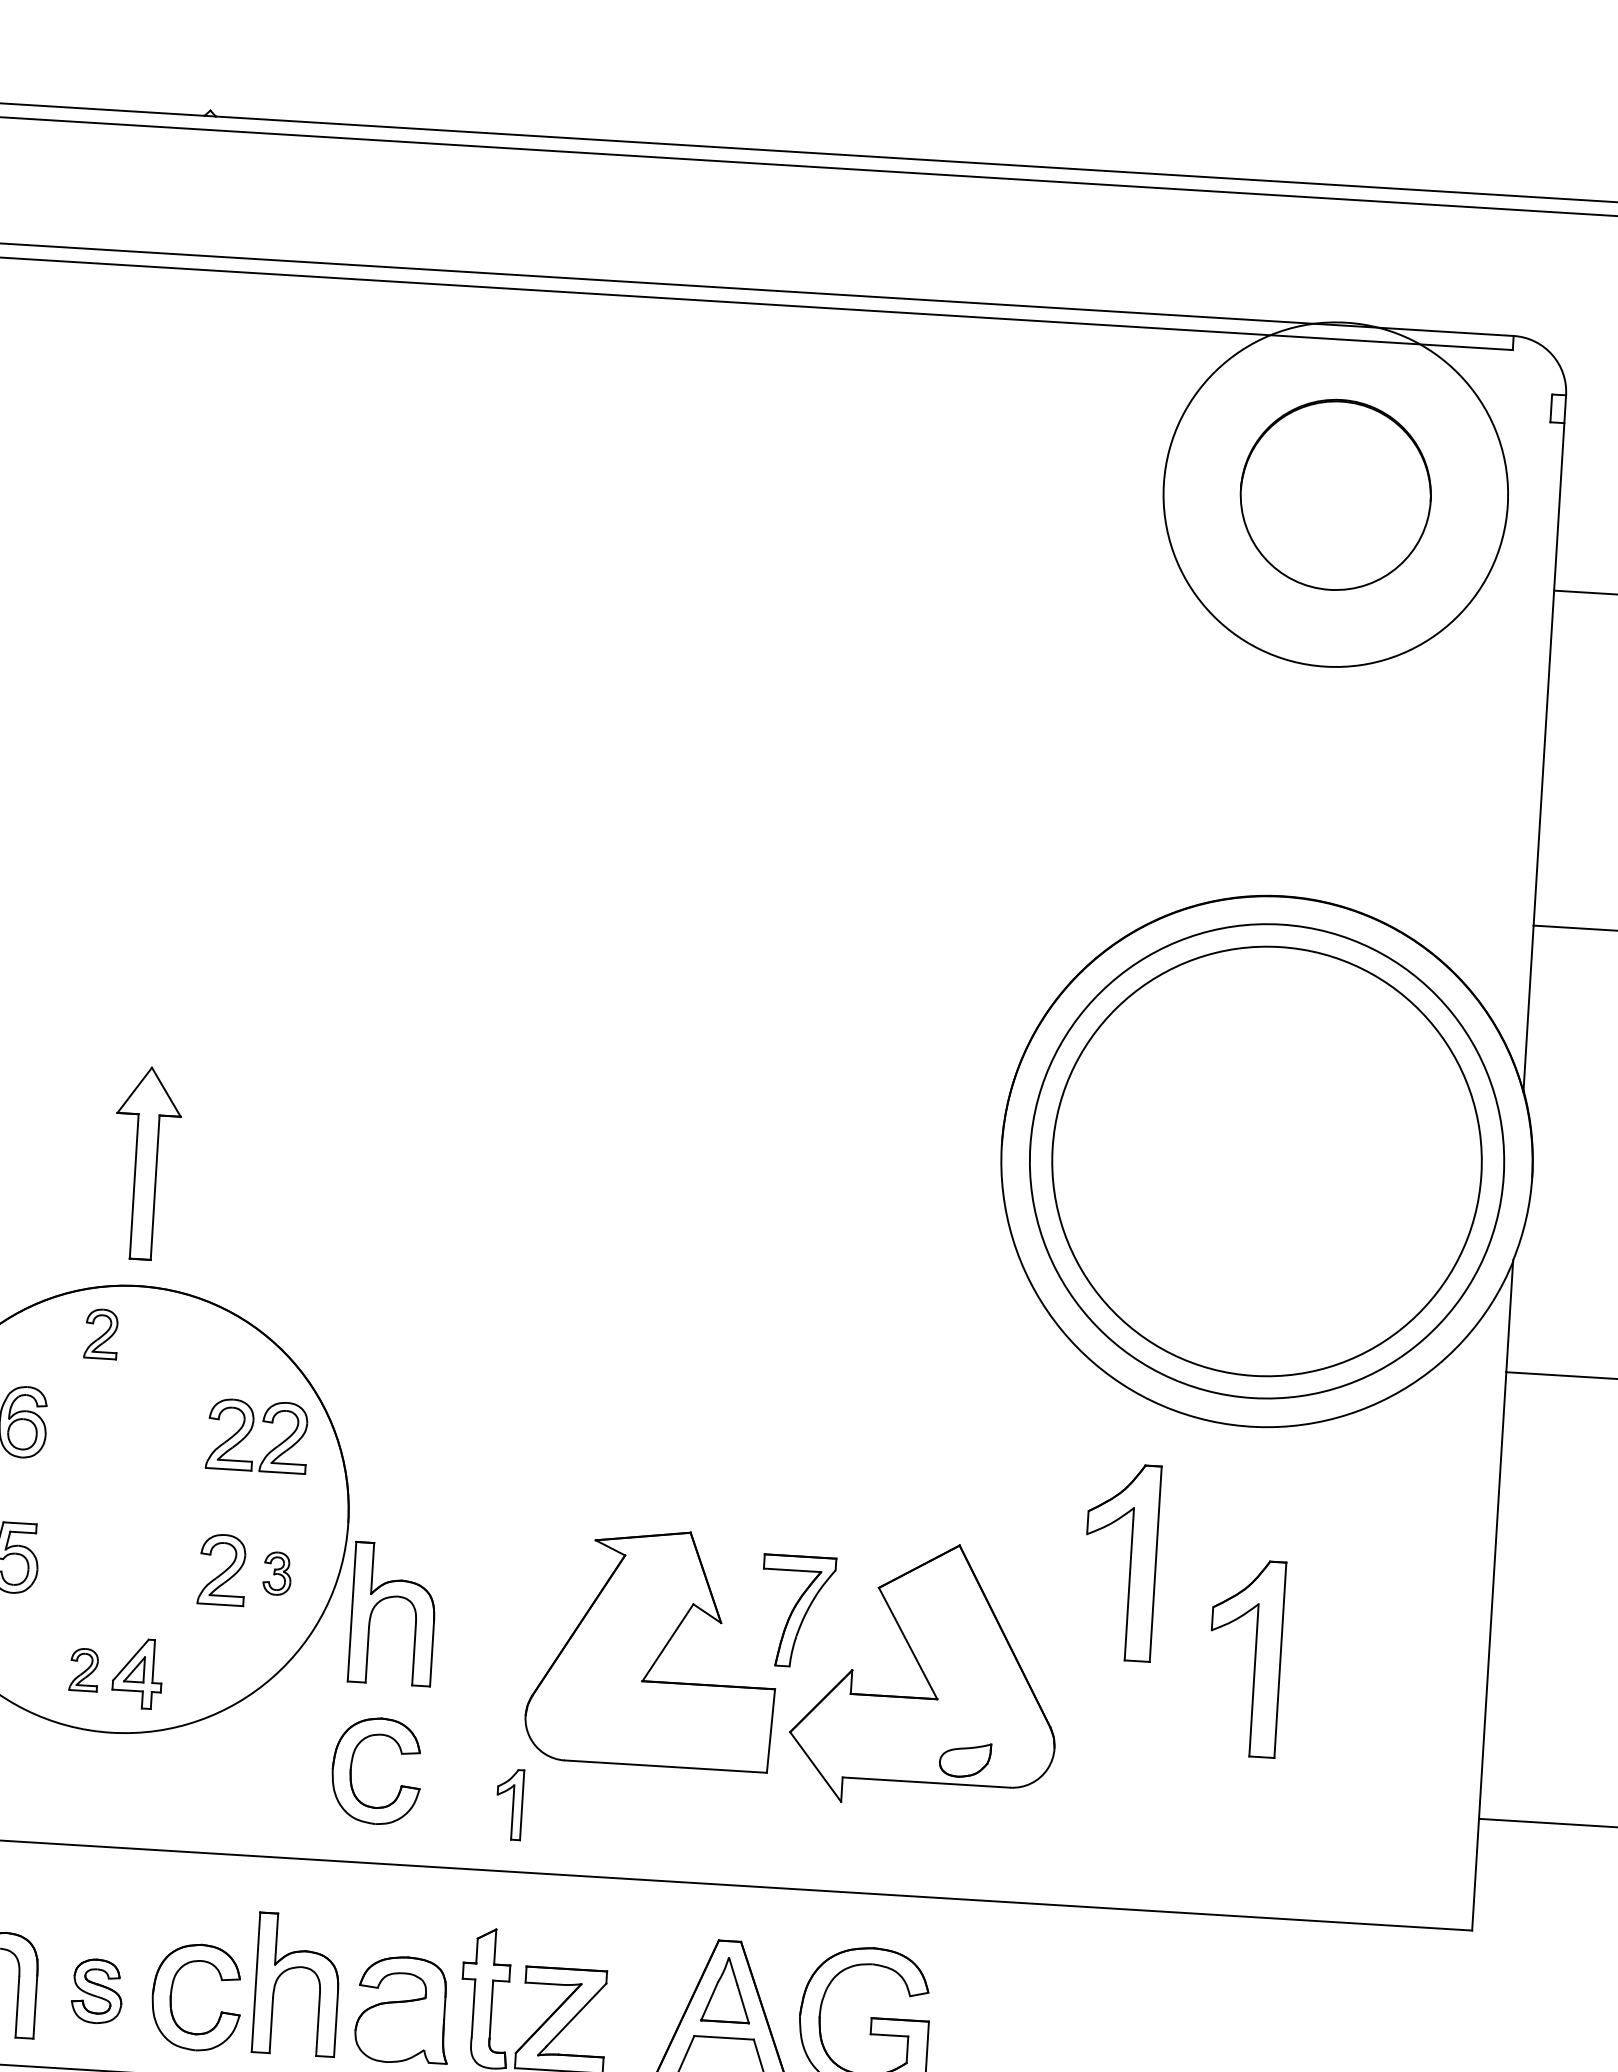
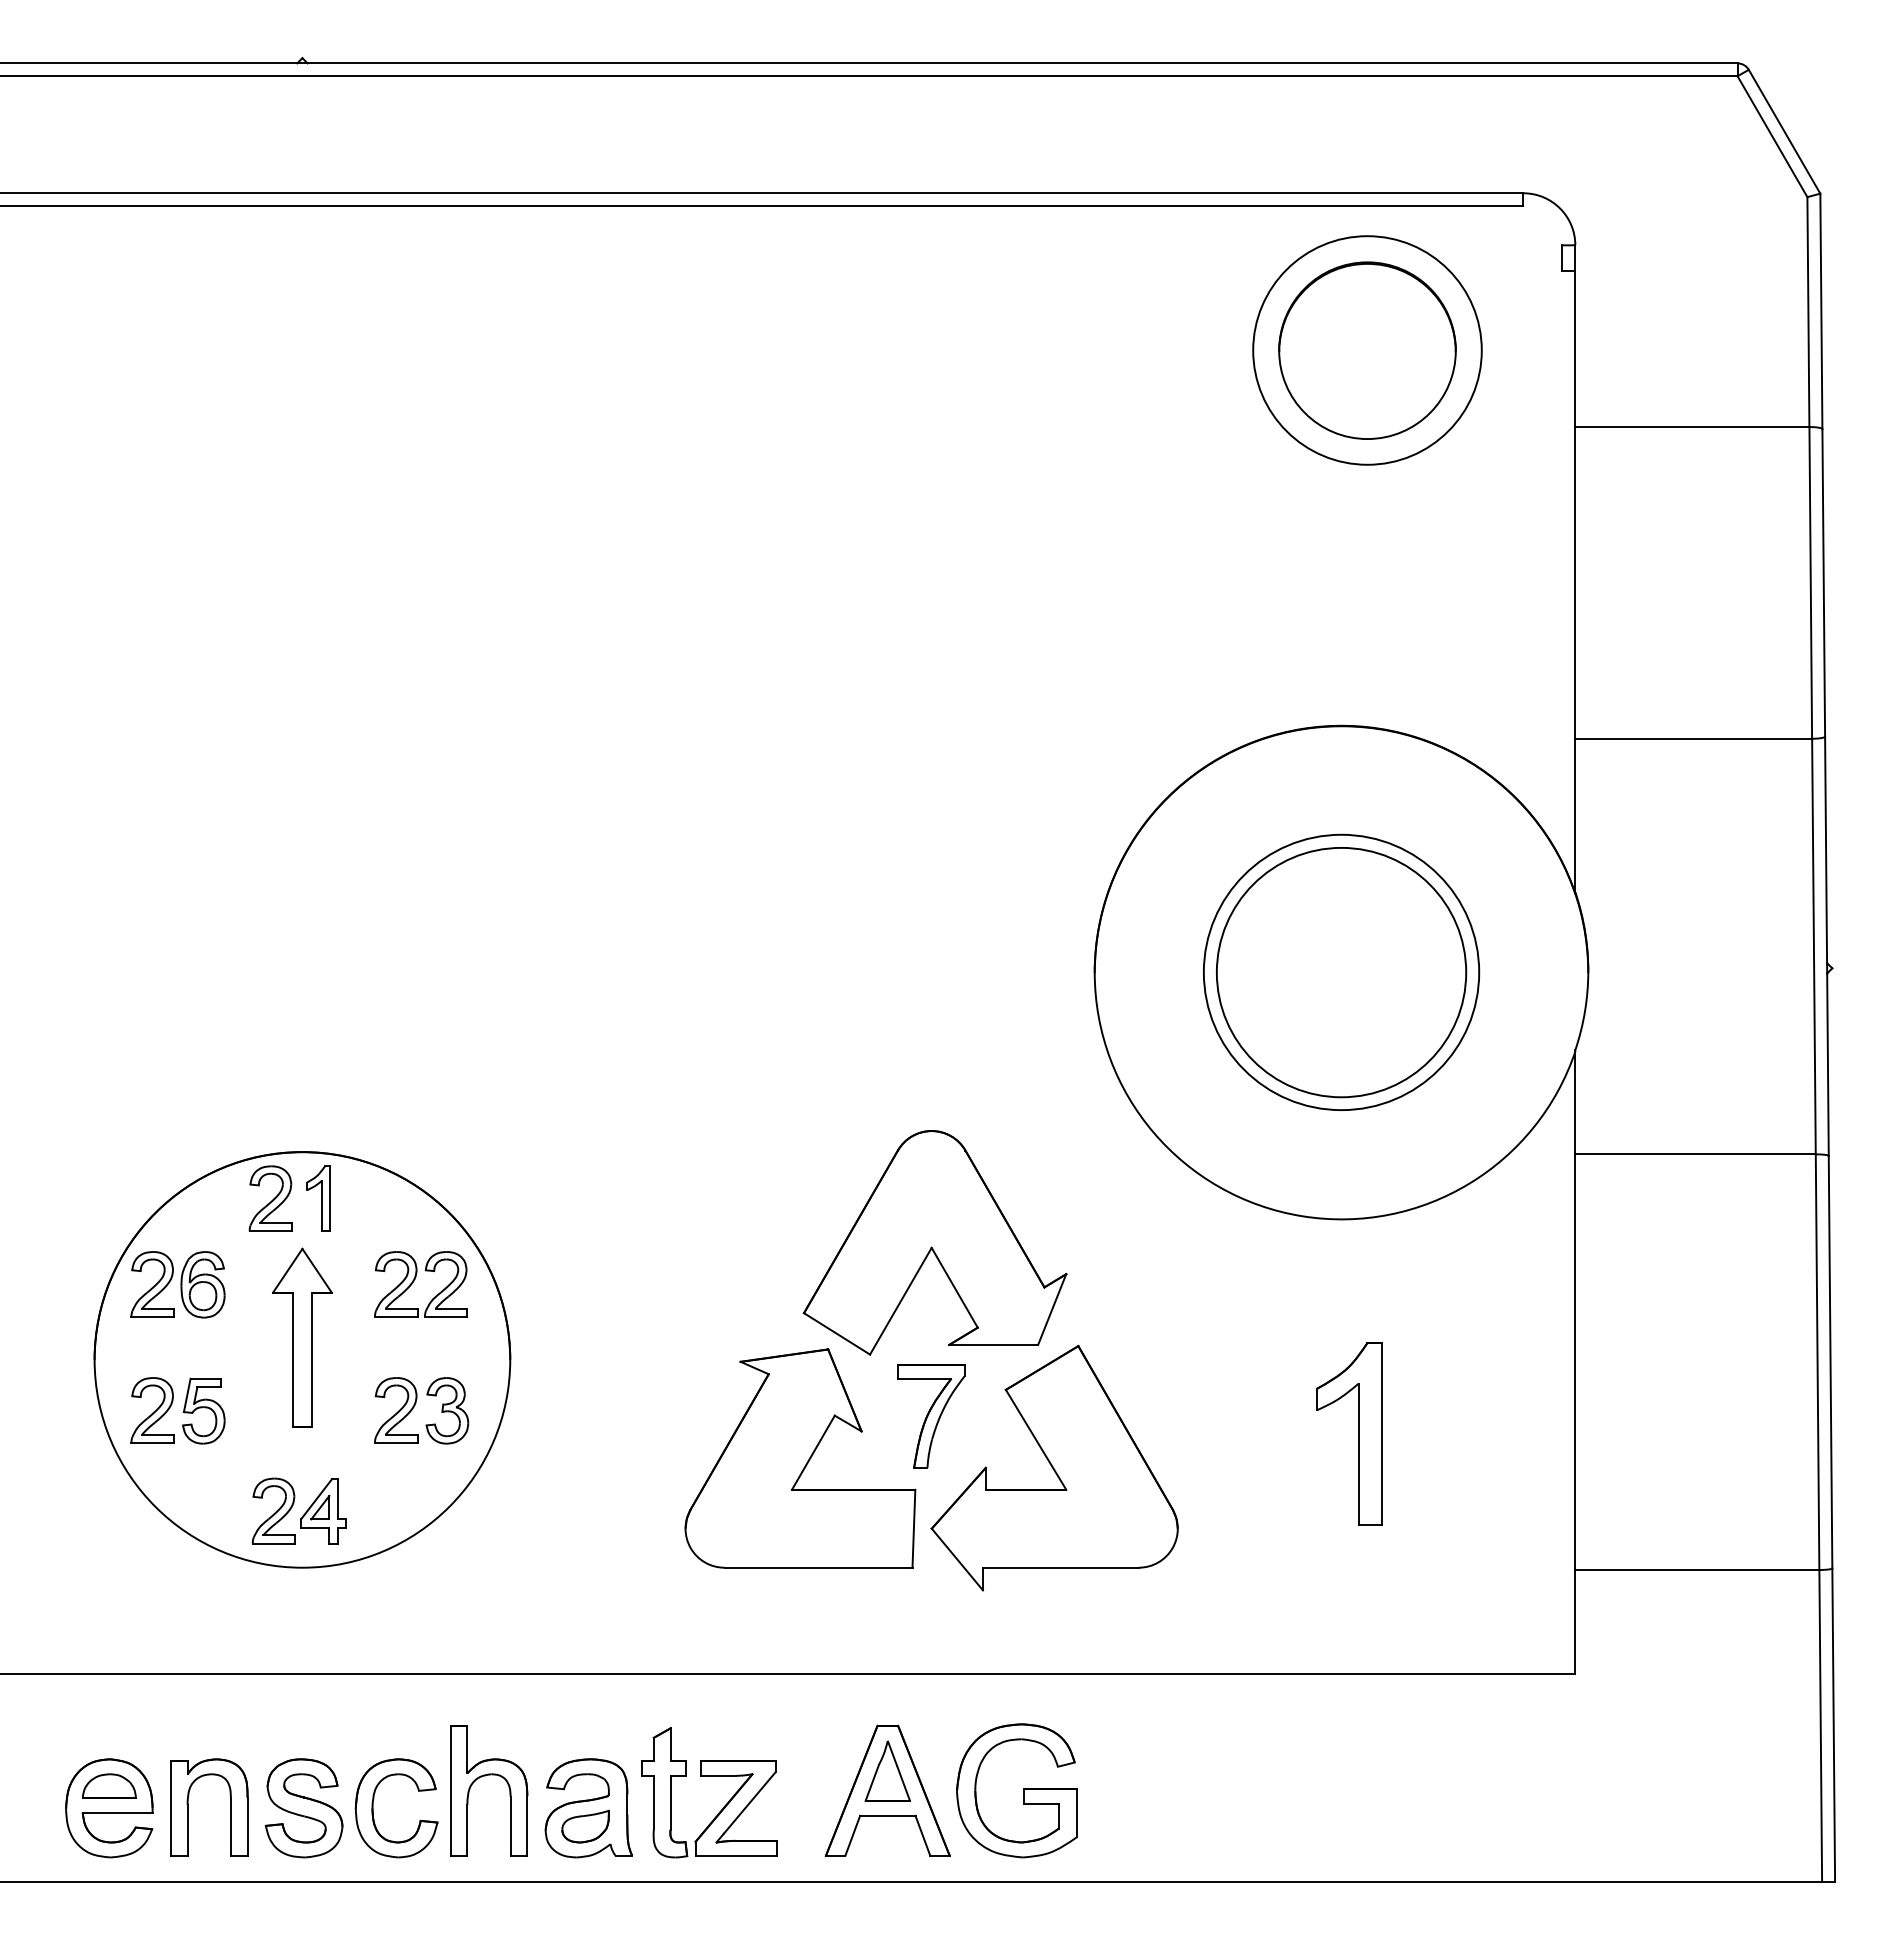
circle: (1335, 494) -> (1367, 350), size x0.71
circle: (1267, 1161) -> (1341, 972), size x0.62
circle: (1267, 1161) -> (1341, 972), size x0.62
part: (146, 1162) -> (302, 1337), moved
part: (101, 1333) -> (270, 1198), size x1.43
part: (811, 1424) -> (934, 1242), added
part: (1130, 1561) -> (1237, 1351), removed
part: (277, 1573) -> (447, 1410), size x1.67
part: (390, 1598) -> (553, 1427), removed
part: (83, 1669) -> (273, 1510), size x1.67
part: (965, 1759) -> (585, 1826), moved
part: (351, 1769) -> (527, 1588), removed
part: (509, 1804) -> (318, 1198), moved
part: (96, 1991) -> (303, 1808), size x1.67

